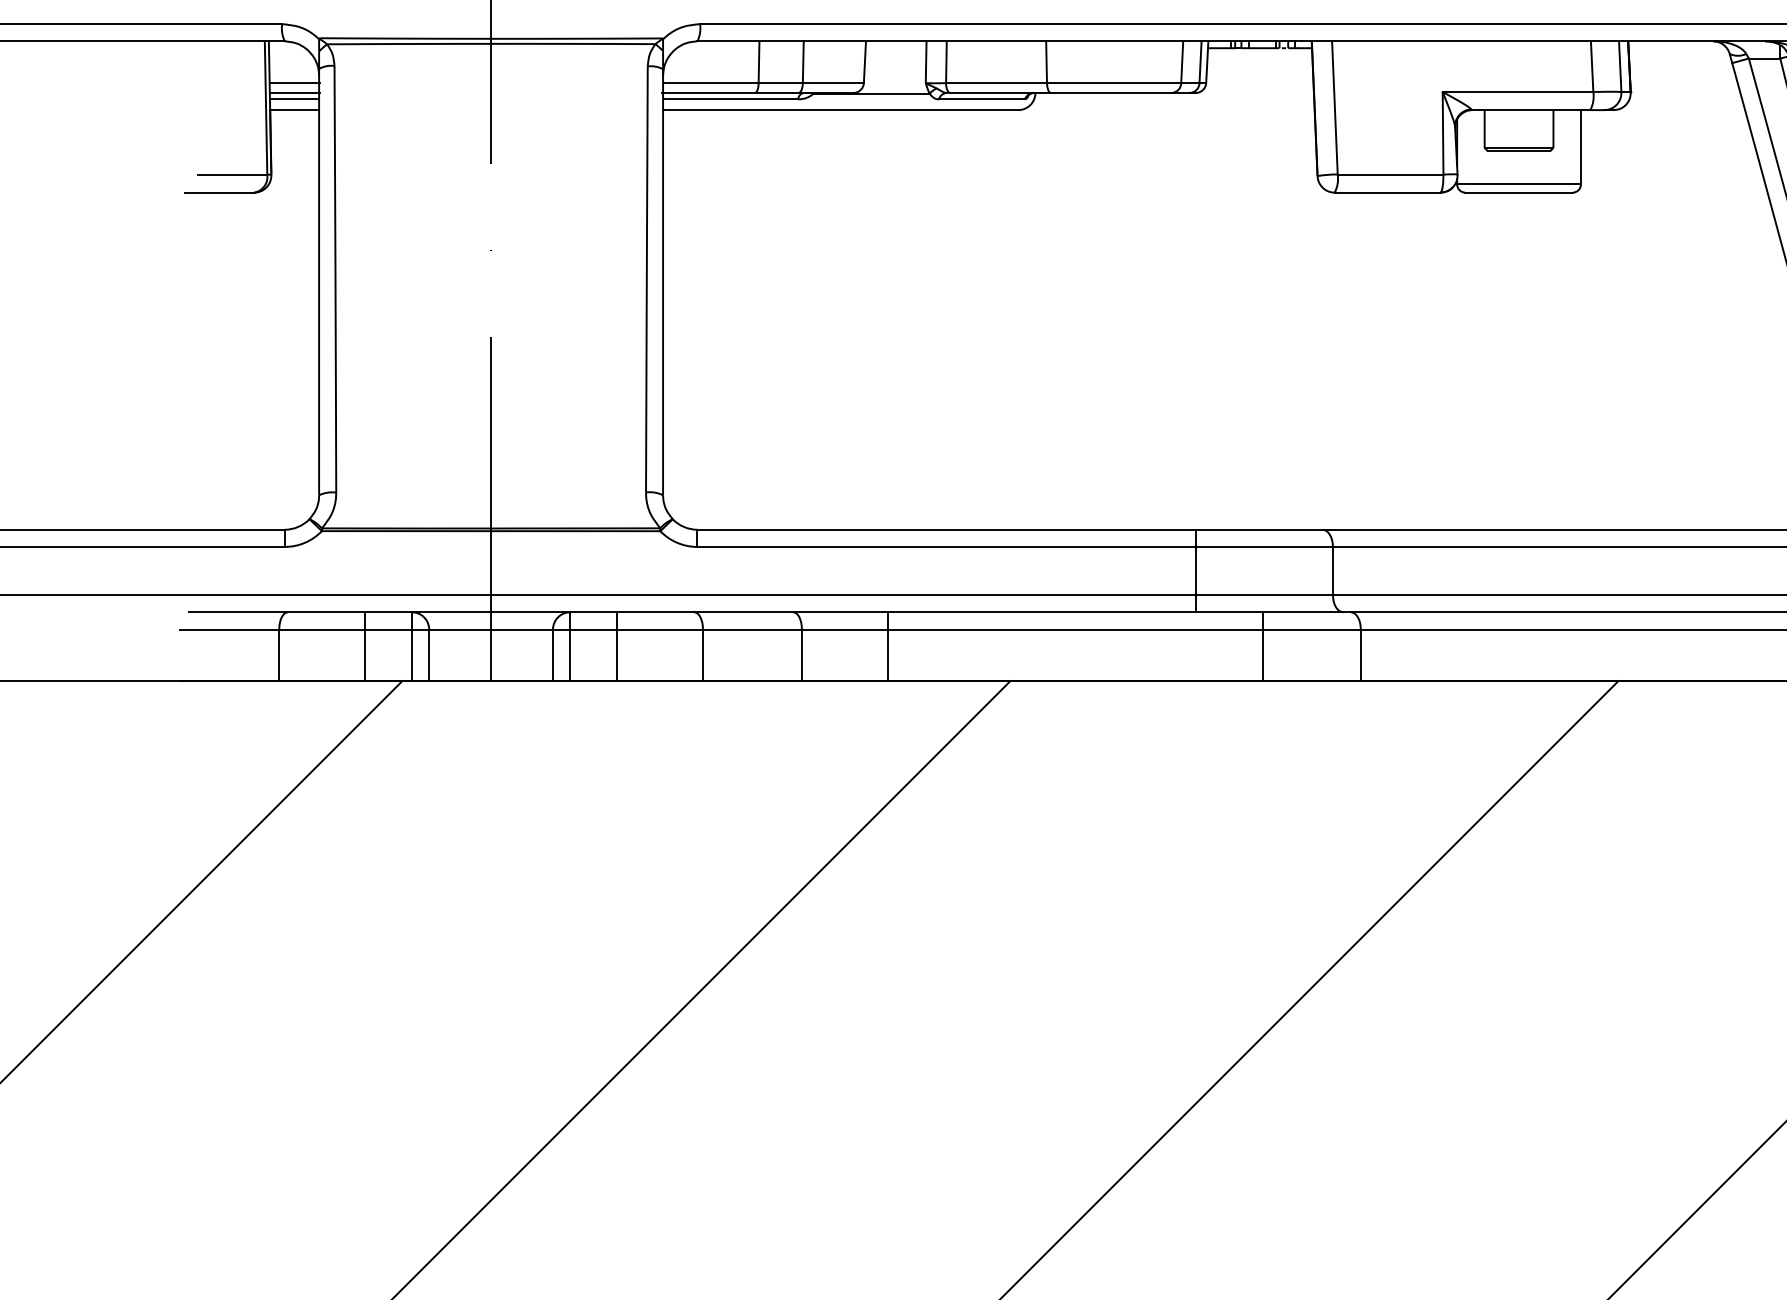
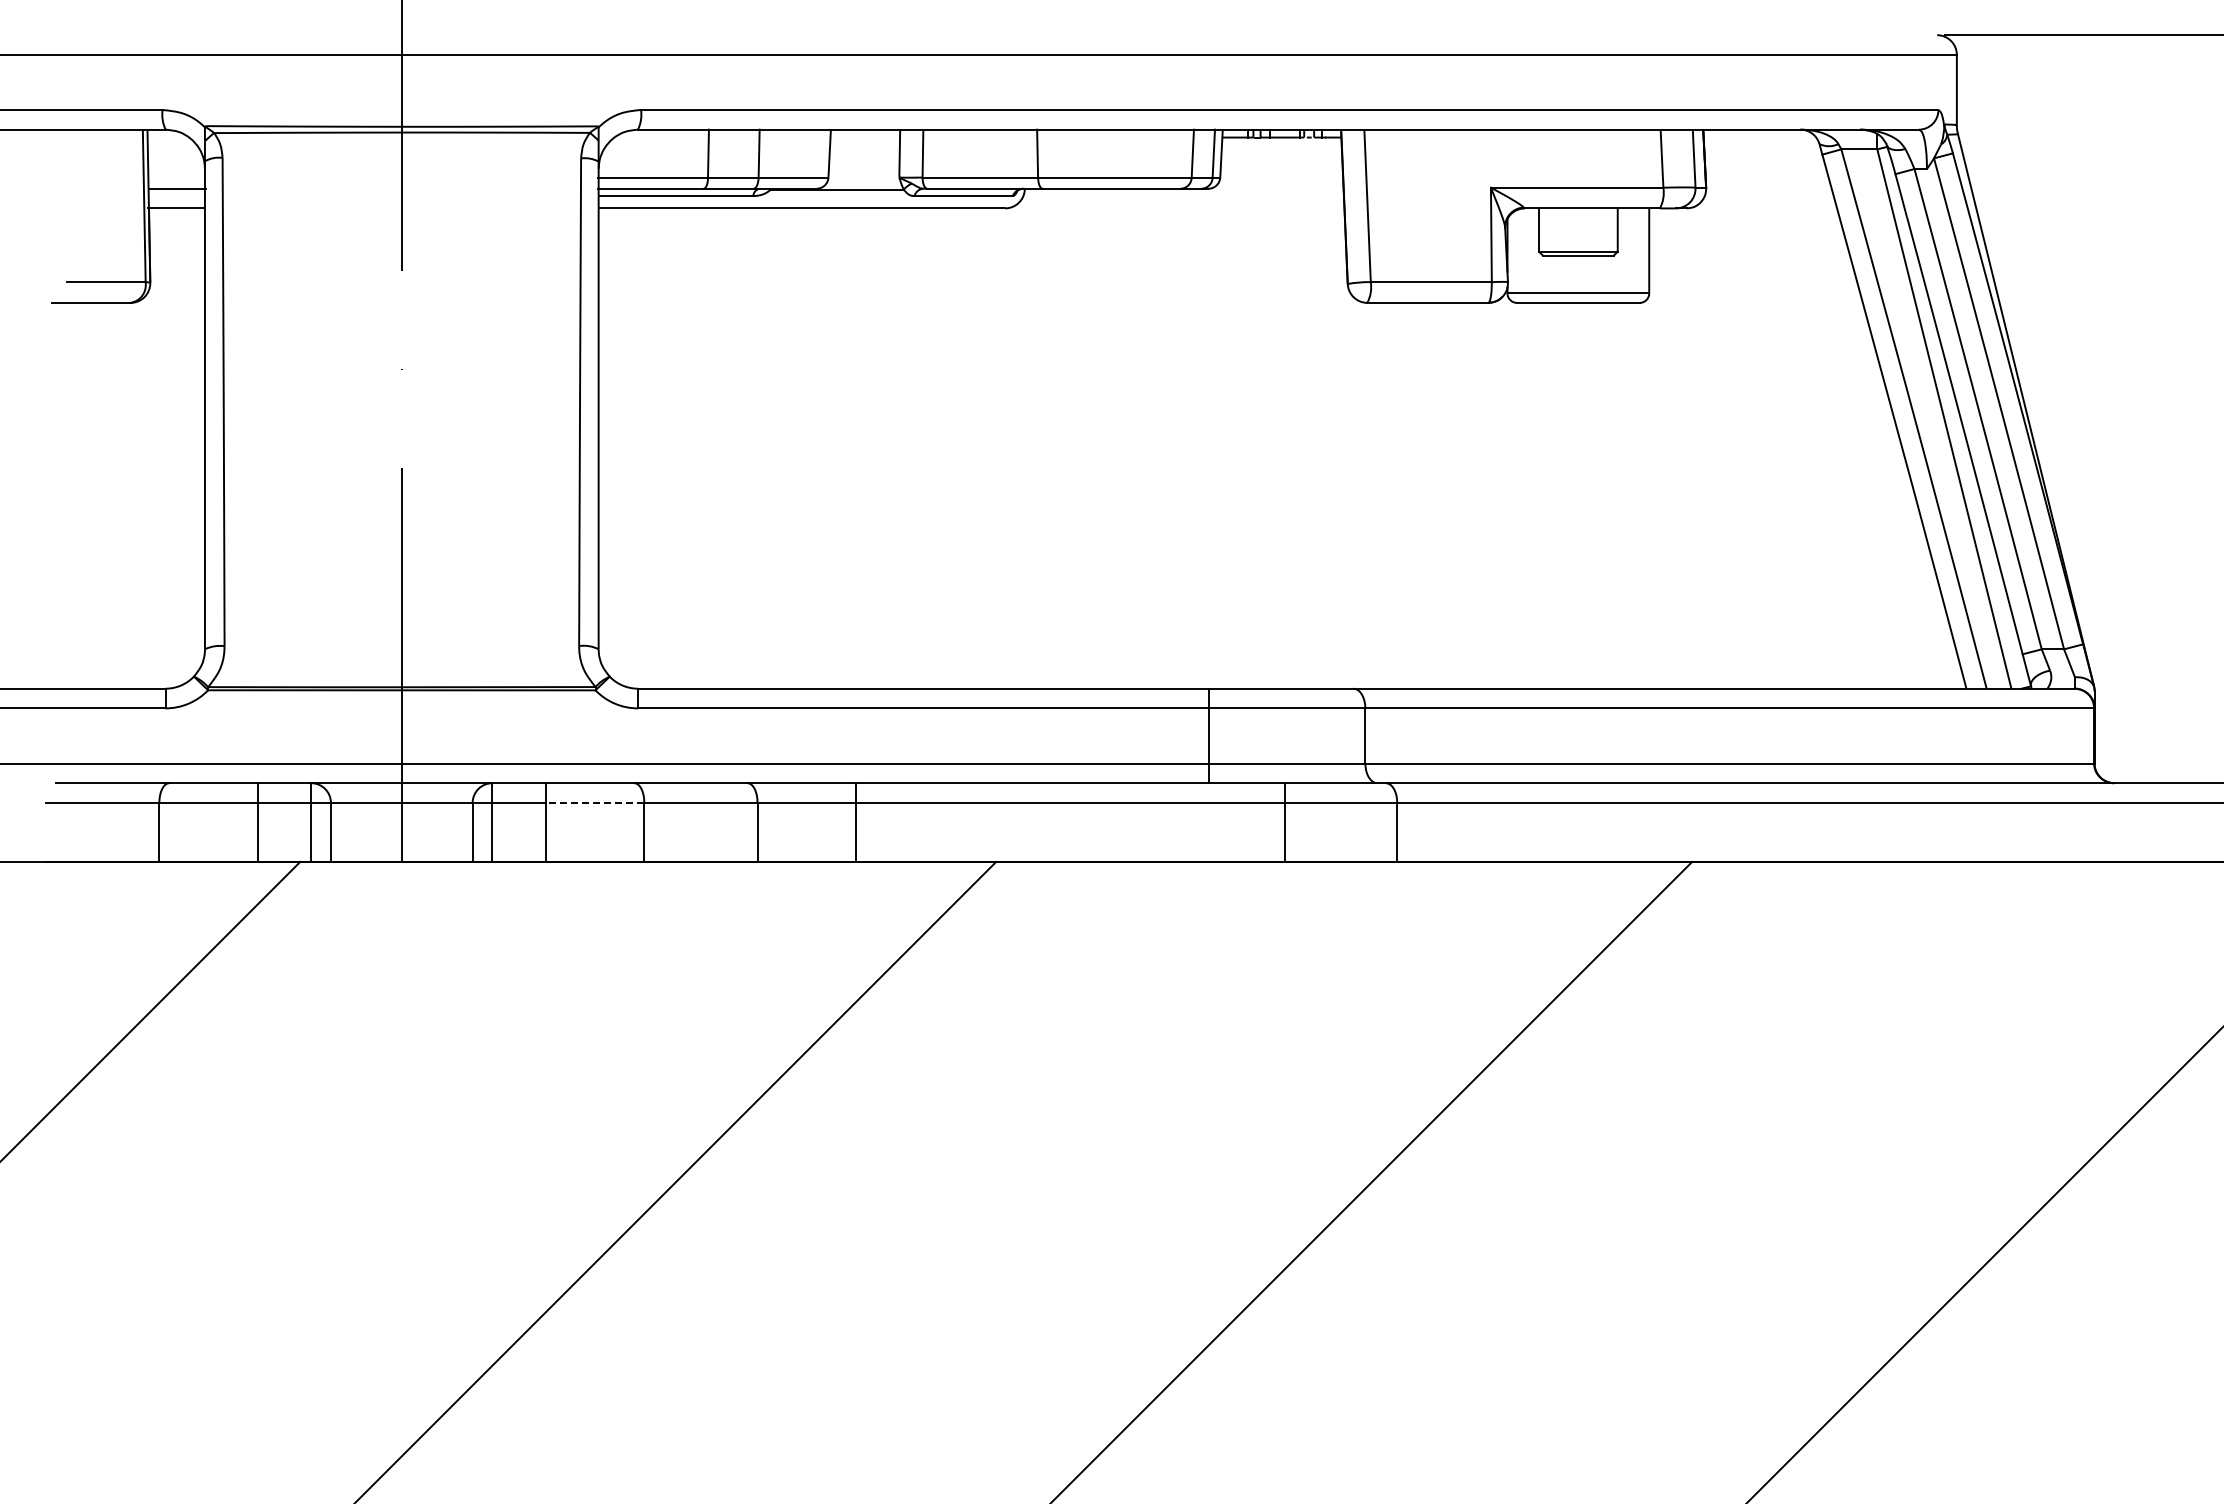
line: (294, 83) -> (176, 177), removed
line: (294, 99) -> (176, 196), removed
line: (659, 629) -> (594, 802), solid -> dashed

